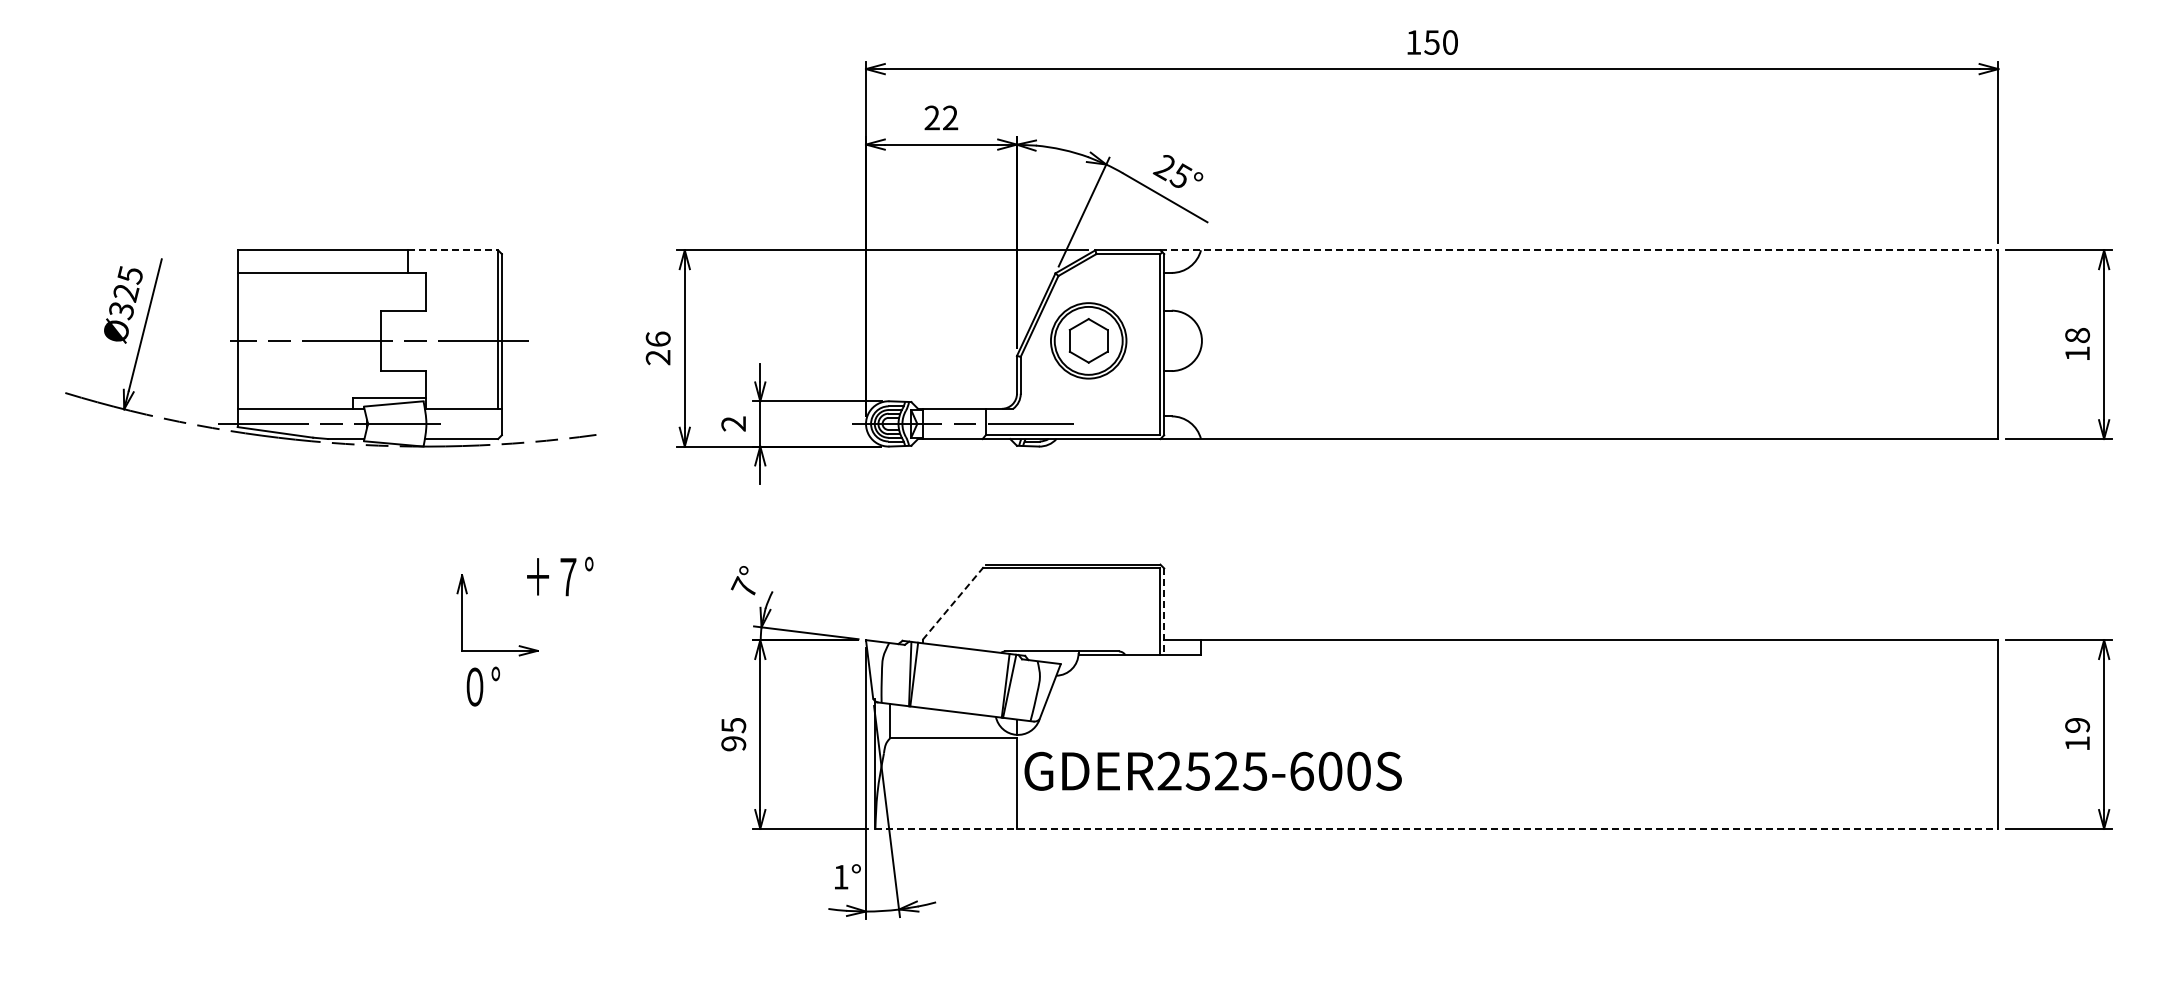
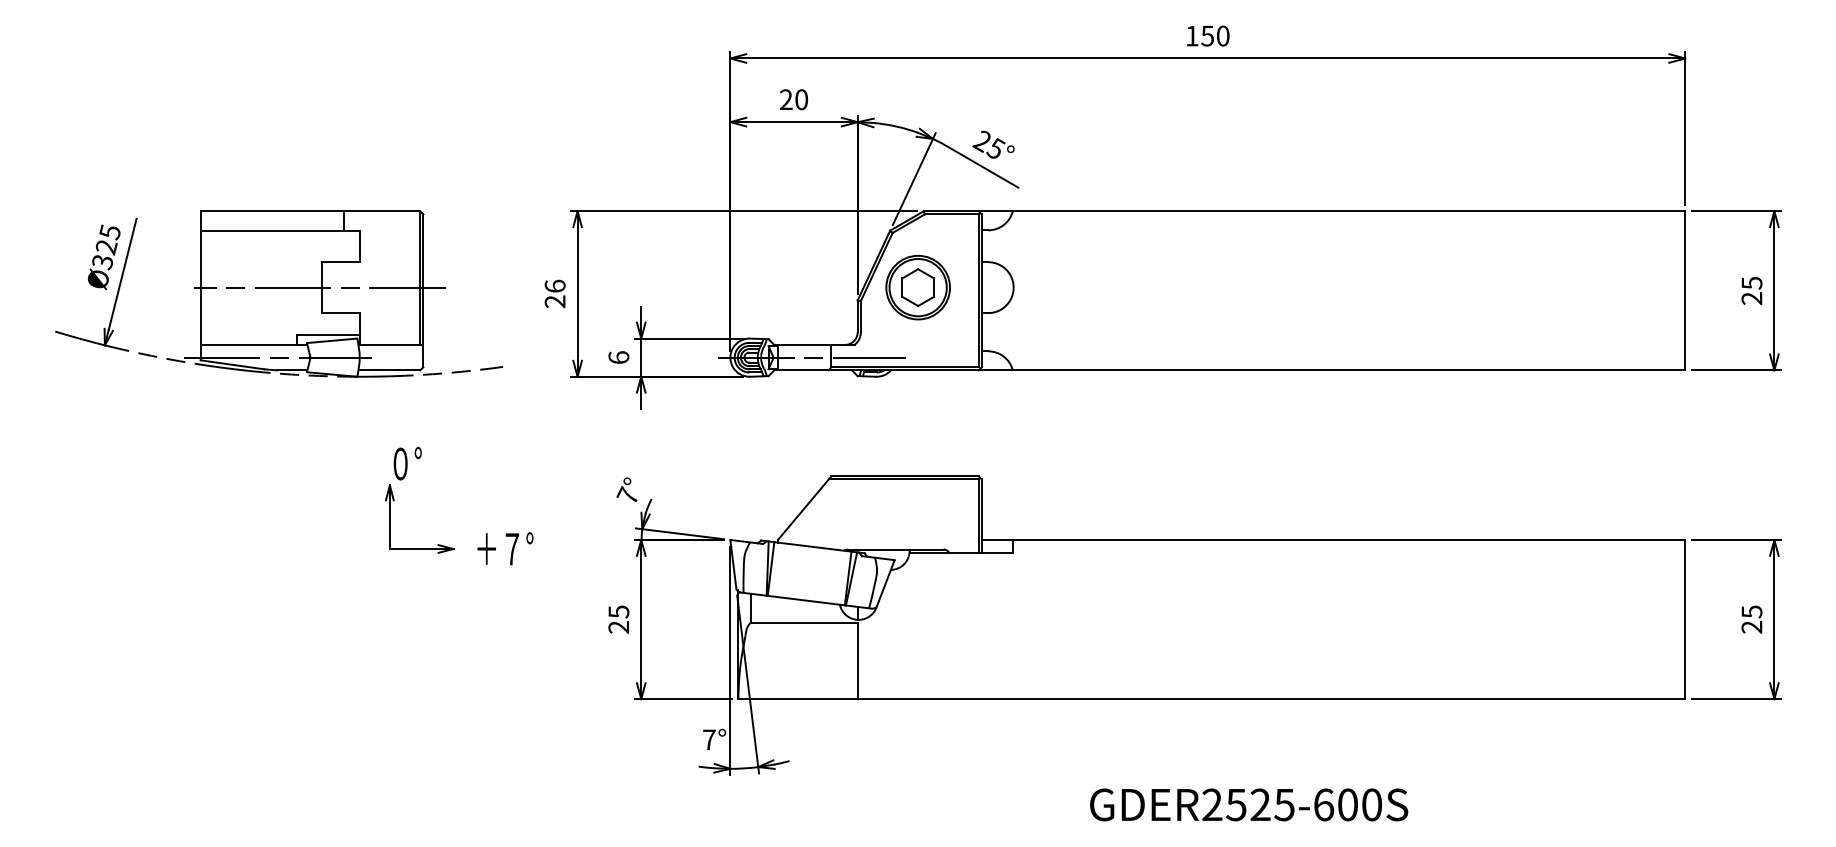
text: (950, 117) -> (801, 99), 22 -> 20
line: (453, 250) -> (382, 211), dashed -> solid
line: (1579, 250) -> (1332, 211), dashed -> solid
text: (2077, 344) -> (1751, 290), 18 -> 25
text: (733, 423) -> (618, 357), 2 -> 6
text: (560, 576) -> (505, 548), moved
line: (954, 601) -> (805, 507), dashed -> solid
line: (1164, 612) -> (982, 516), dashed -> solid
text: (482, 686) -> (407, 463), moved
text: (2077, 734) -> (1751, 619), 19 -> 25
text: (733, 743) -> (618, 627), 95 -> 25
text: (1212, 770) -> (1248, 804), moved
line: (1436, 828) -> (1211, 698), dashed -> solid
text: (840, 877) -> (708, 740), 1° -> 7°

